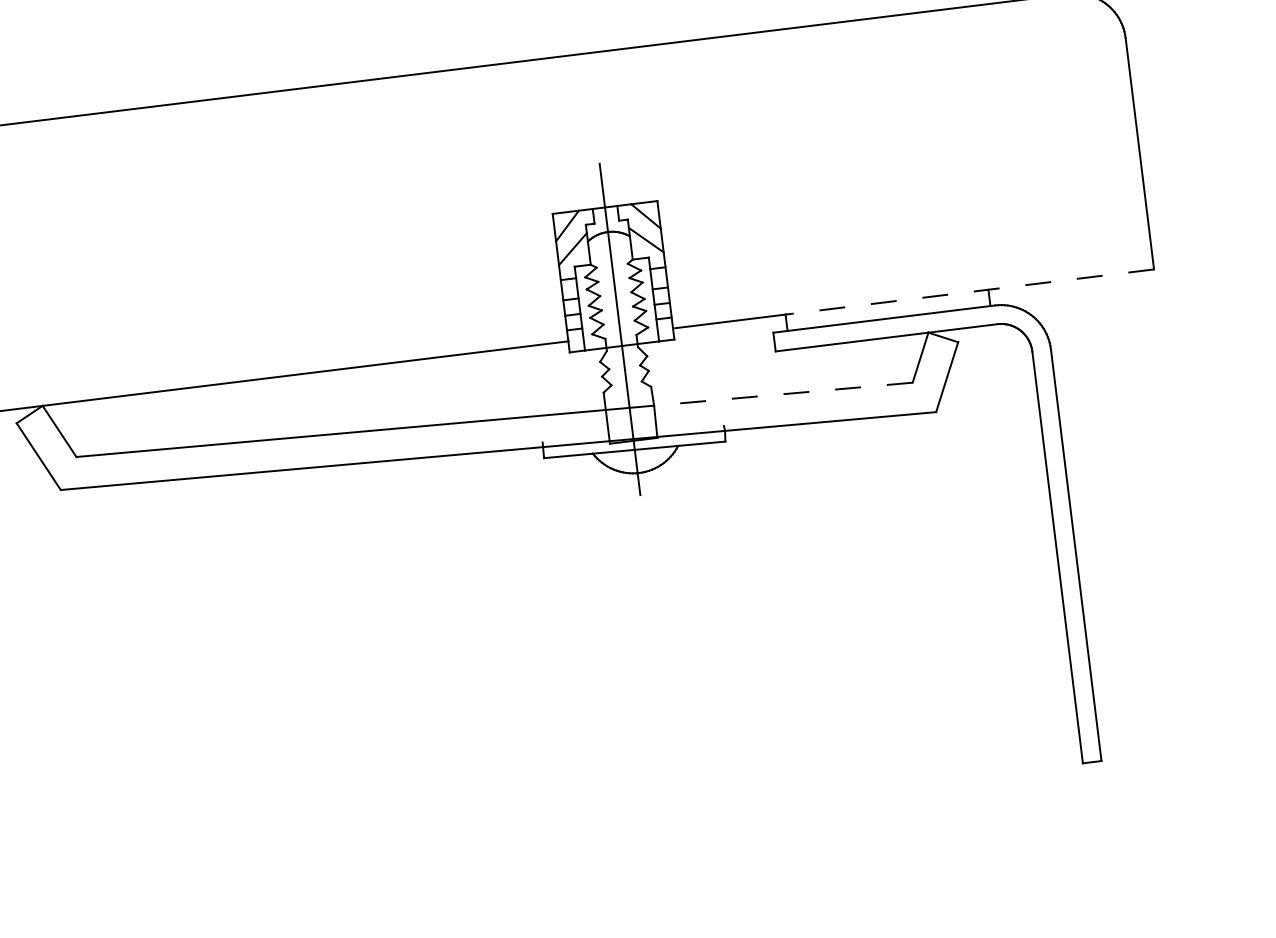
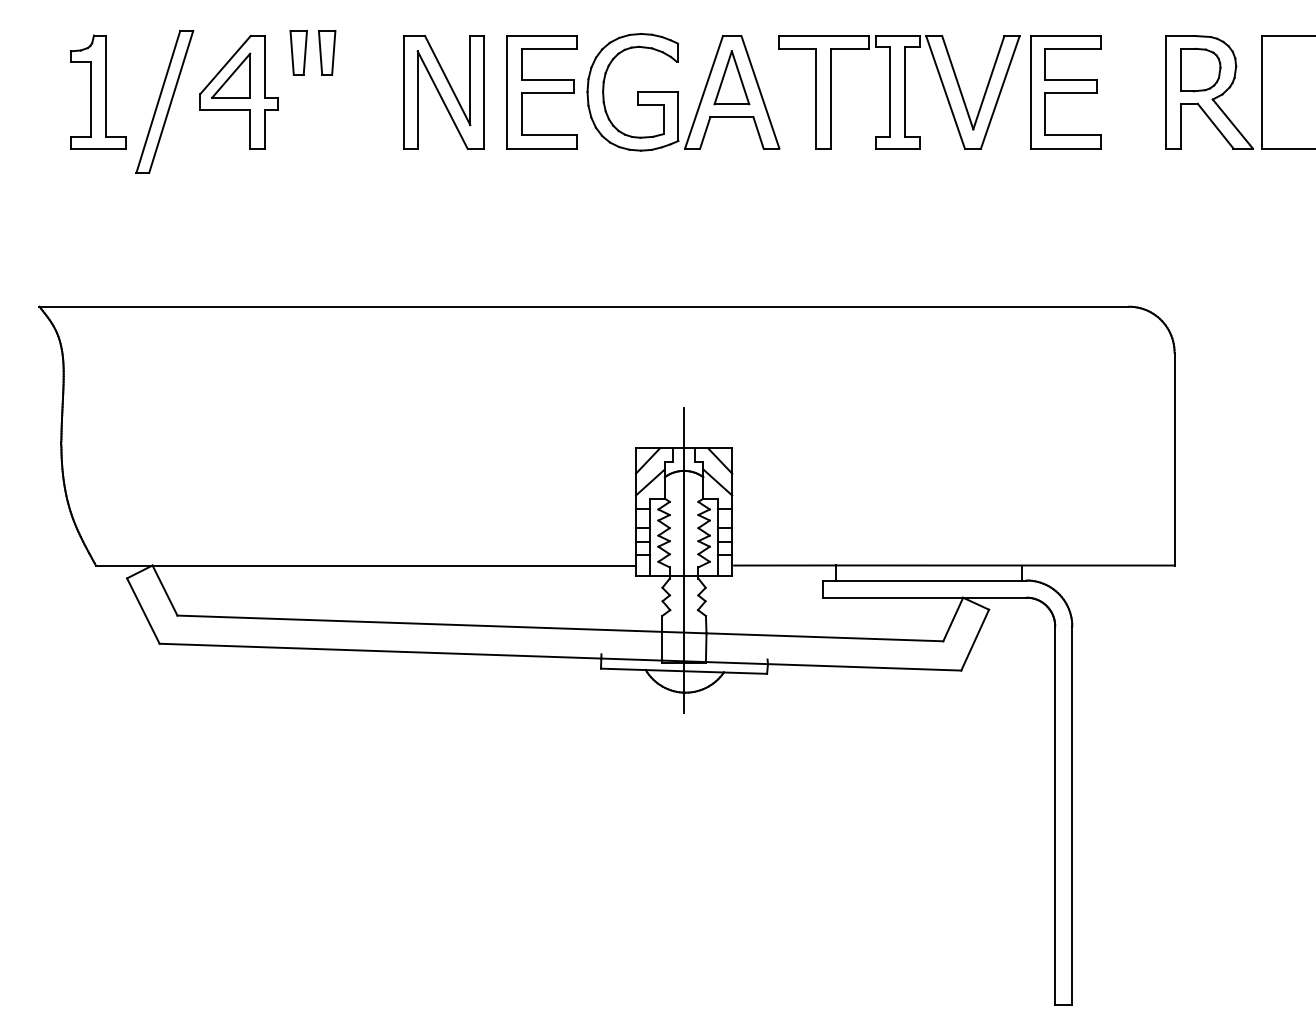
line: (969, 292) -> (1004, 565), dashed -> solid
line: (782, 394) -> (824, 637), dashed -> solid

